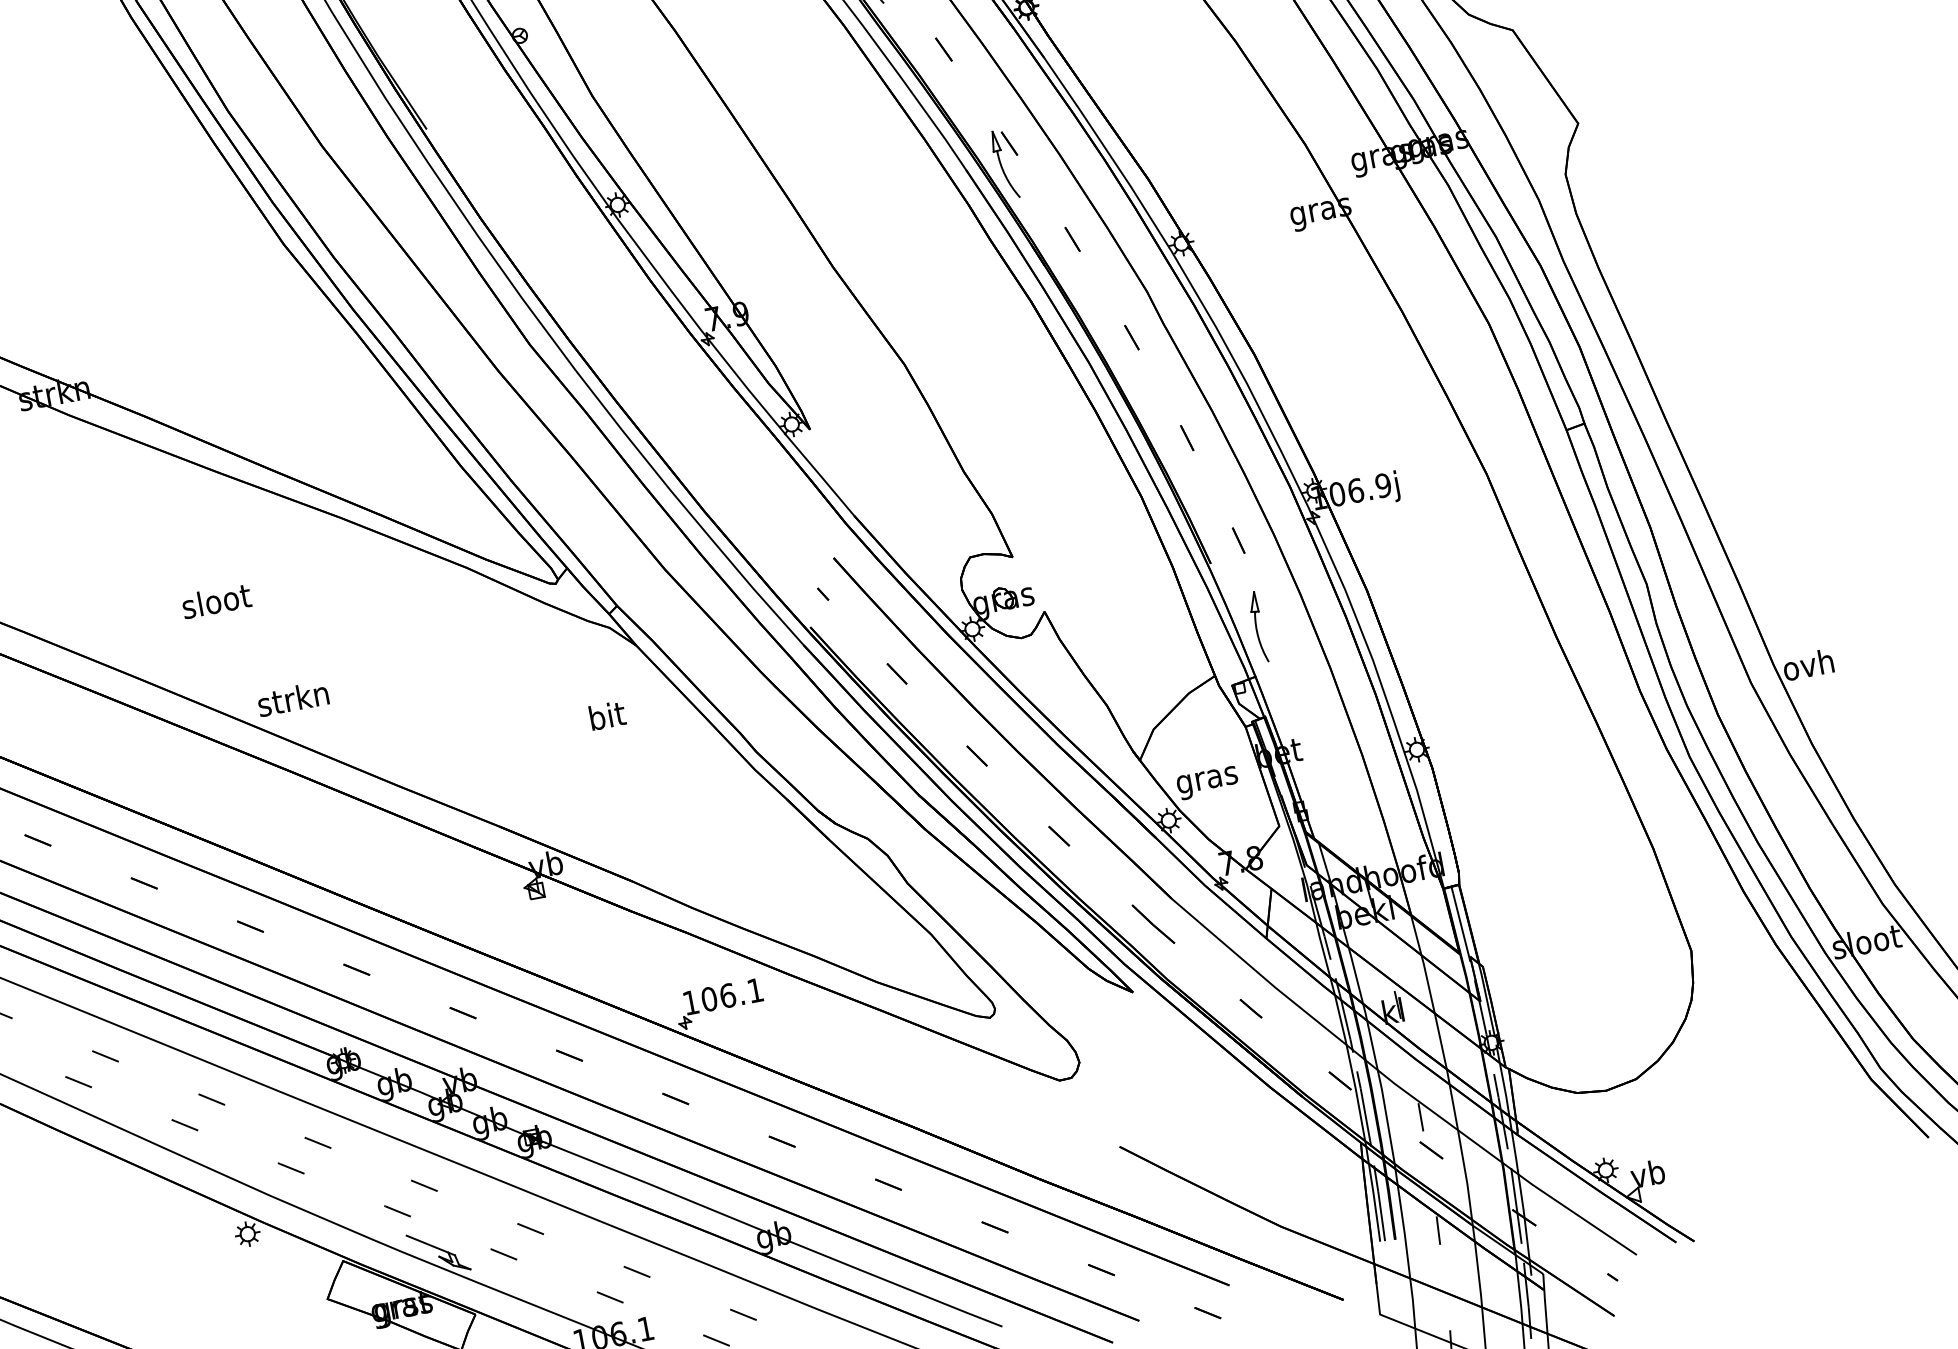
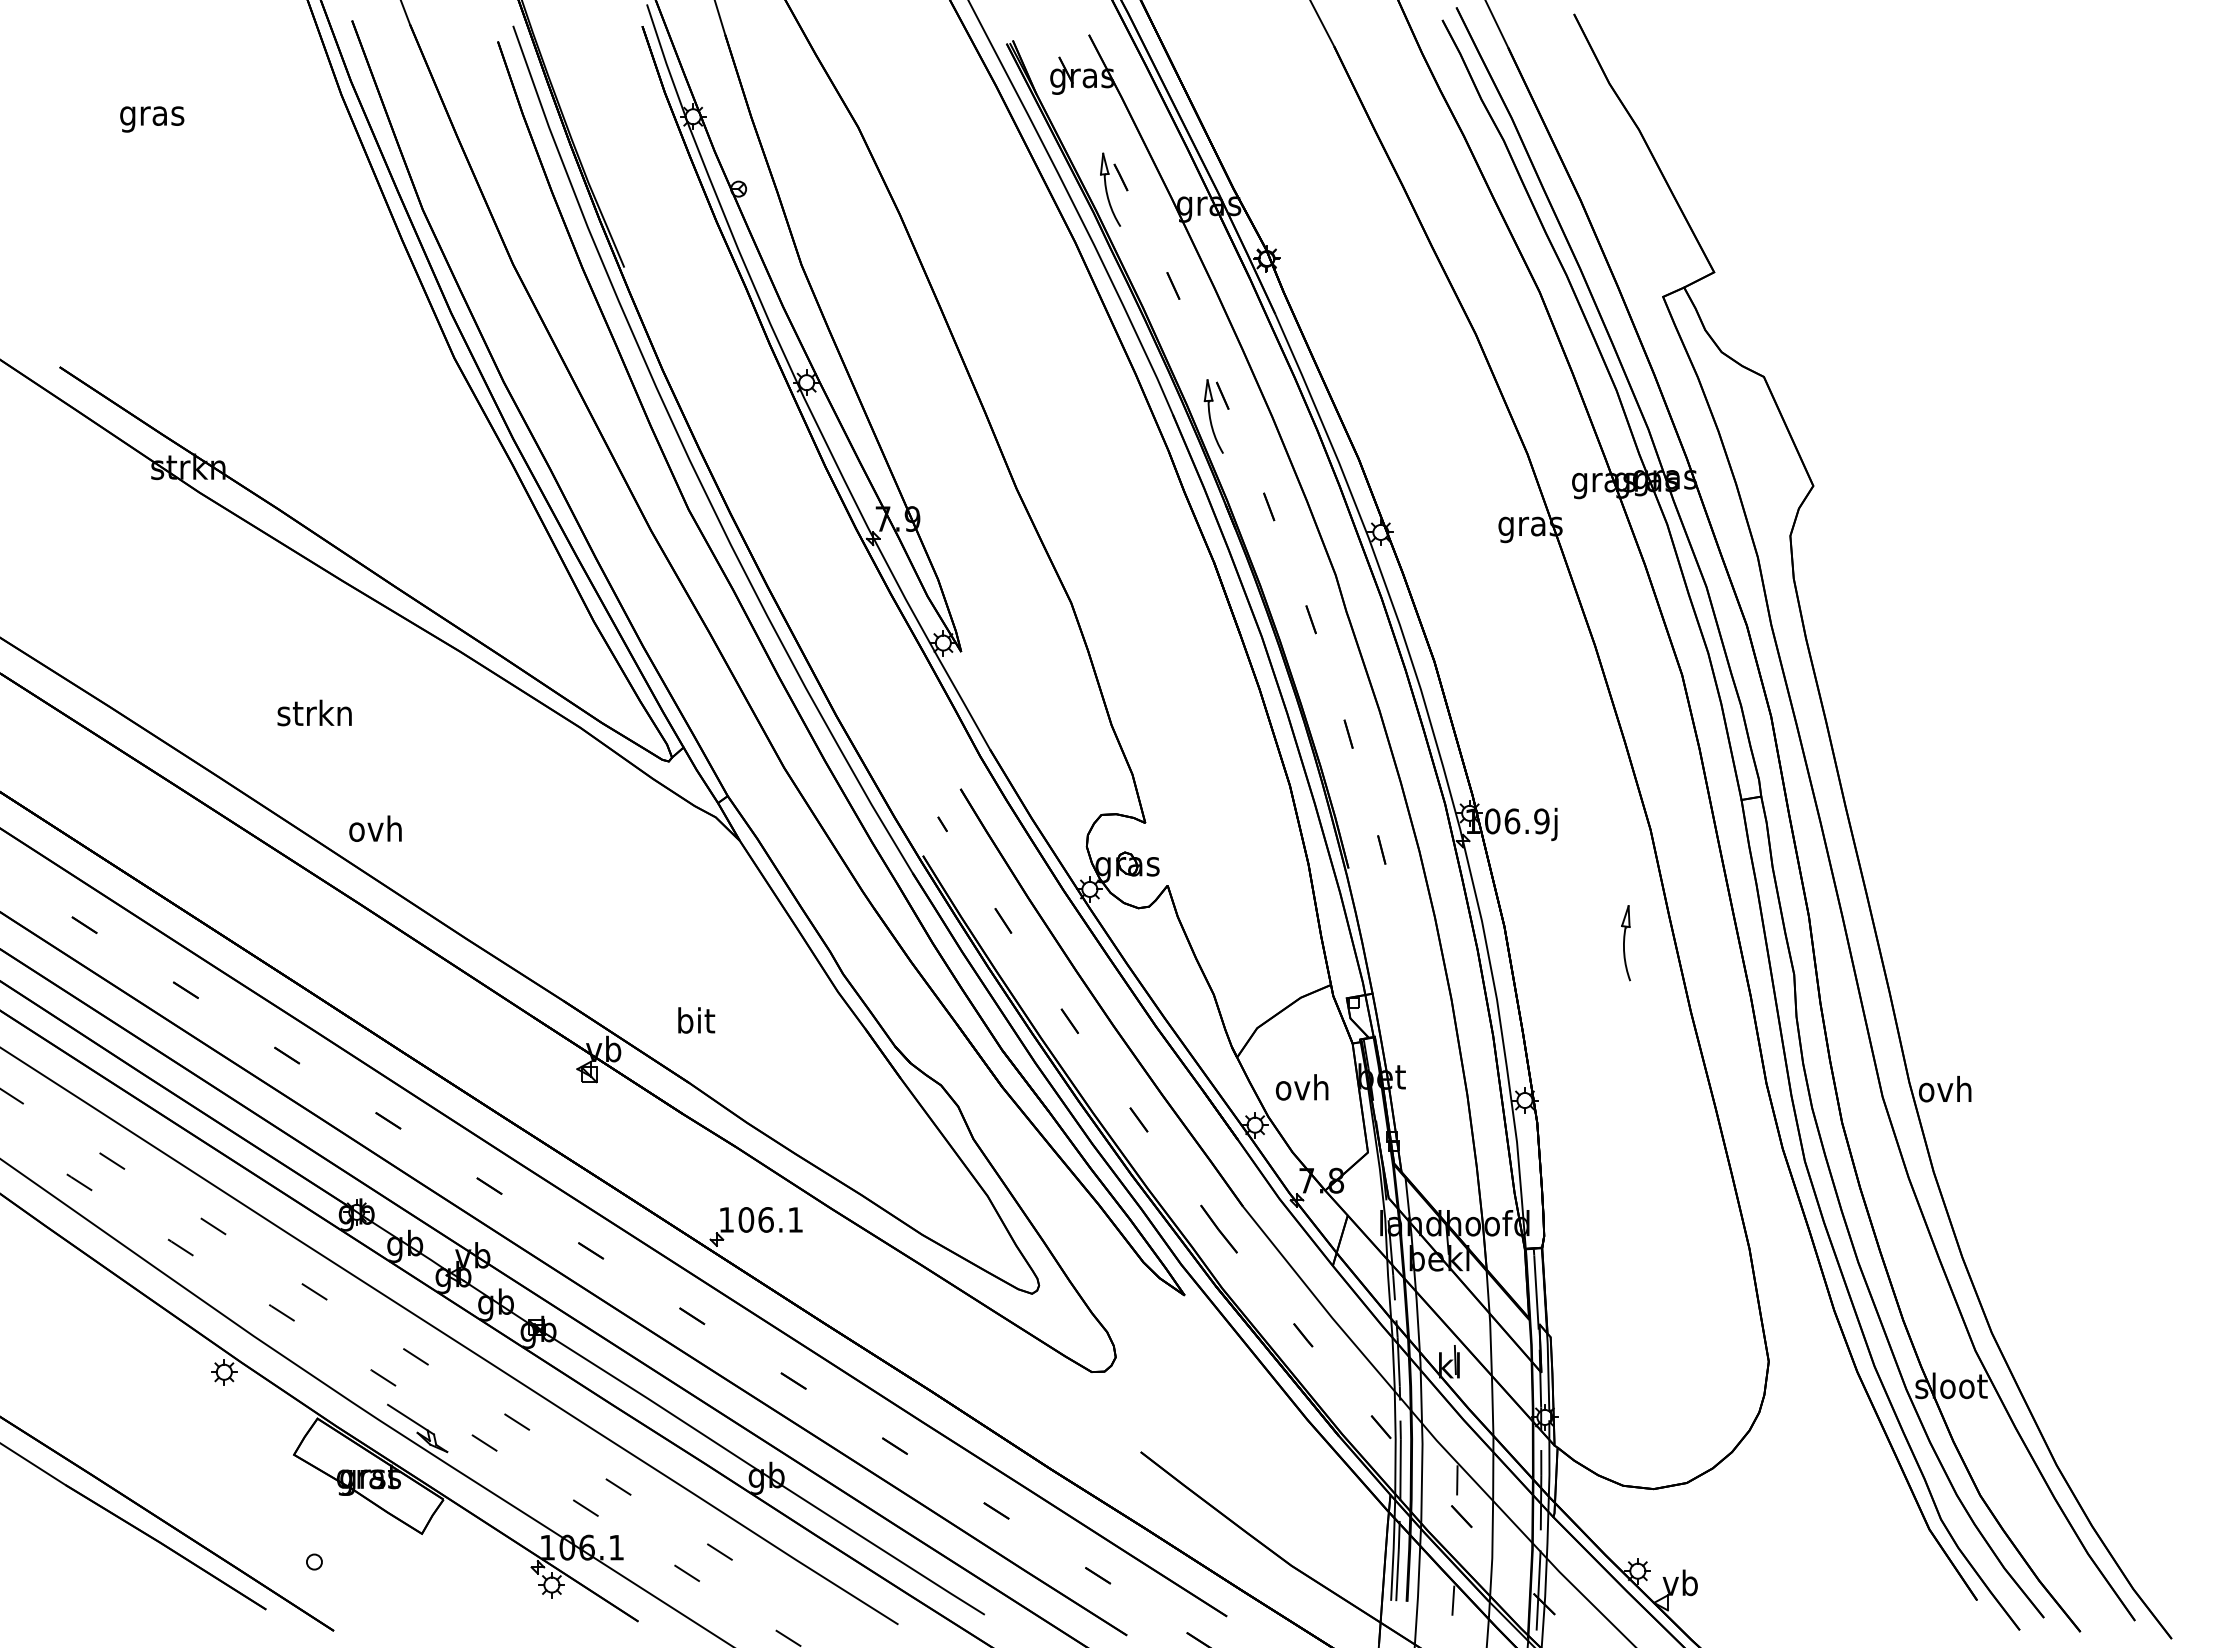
text: (215, 600) -> (314, 712), sloot -> strkn
part: (1257, 627) -> (1625, 943), moved
text: (293, 698) -> (375, 828), strkn -> ovh
text: (607, 715) -> (696, 1020), moved
text: (1207, 779) -> (1302, 1090), gras -> ovh

